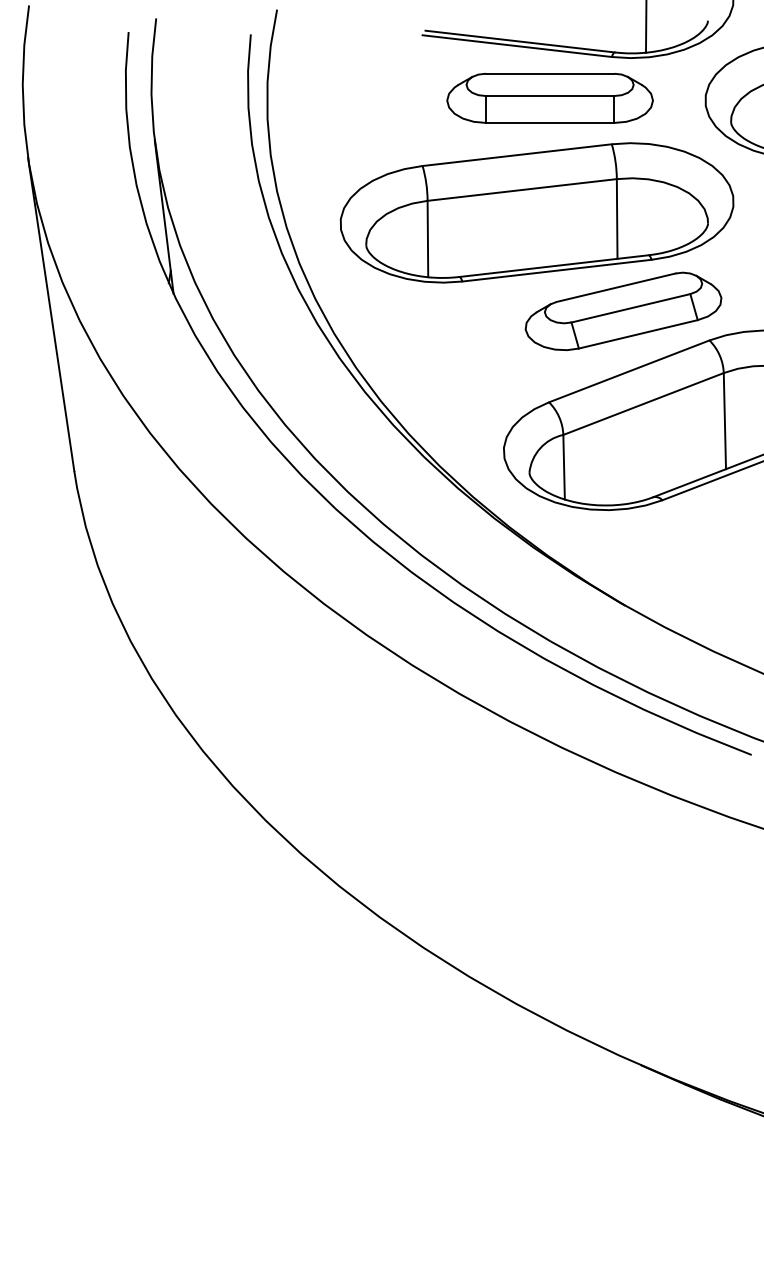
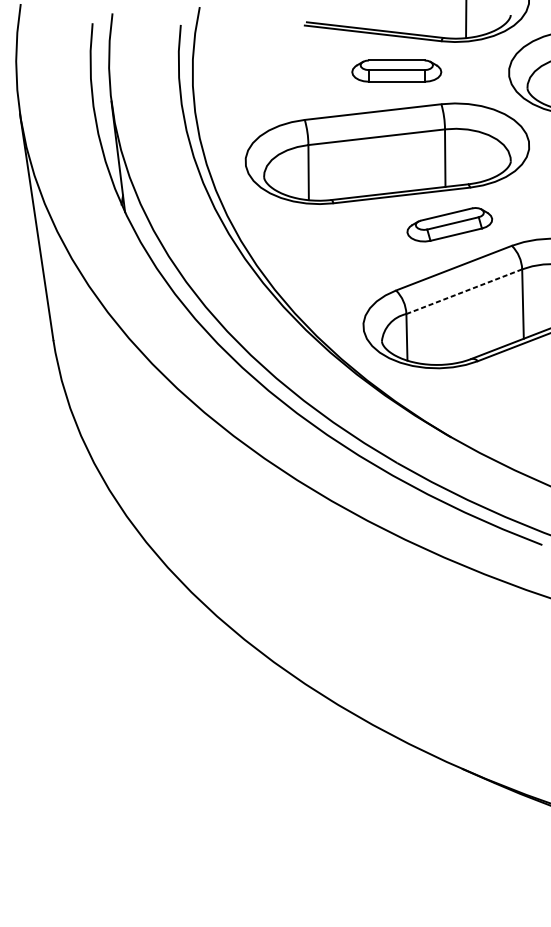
part: (549, 98) -> (396, 71), size x0.6
part: (623, 310) -> (449, 224), size x0.6
line: (643, 404) -> (464, 292), solid -> dashed

